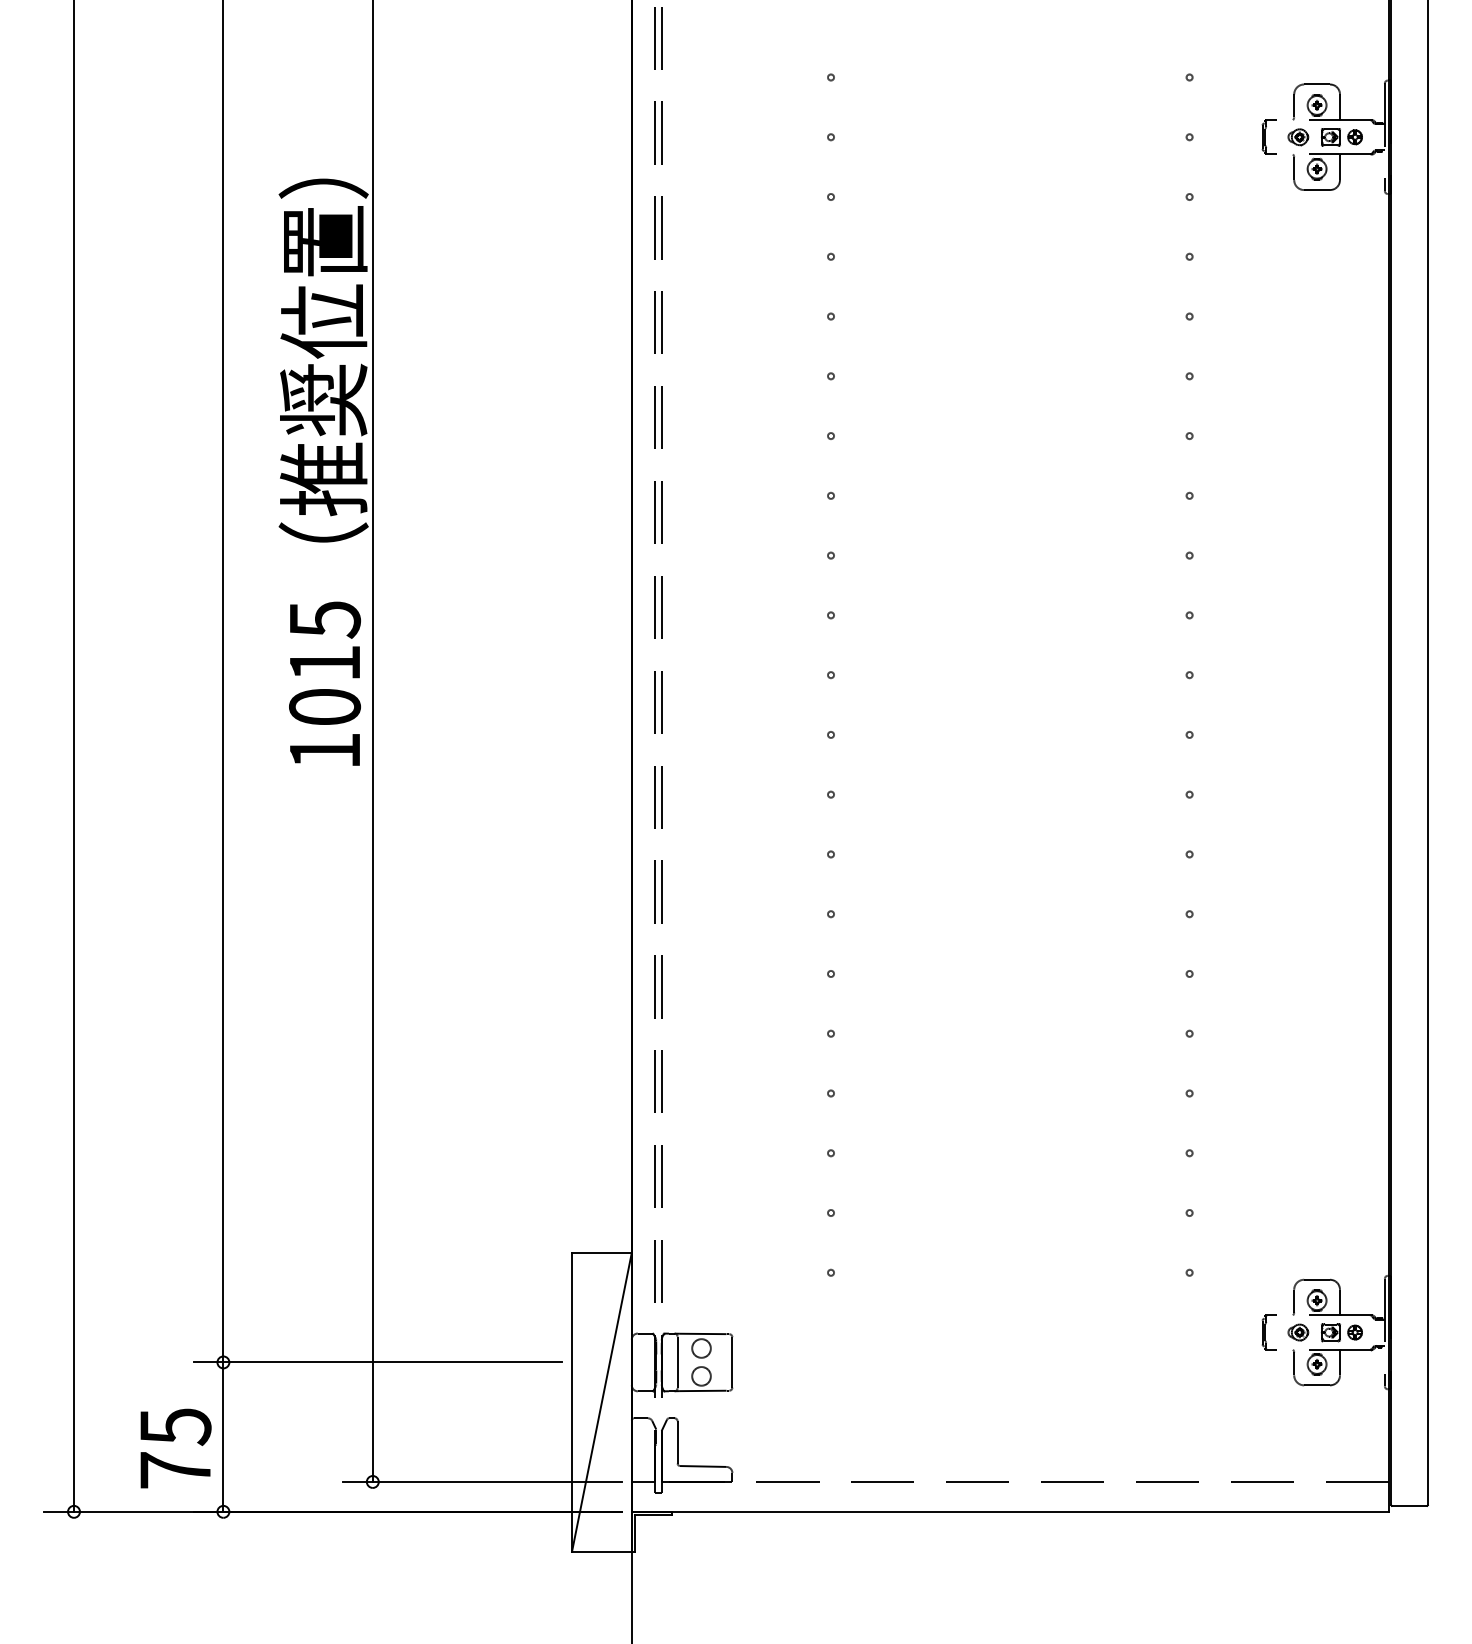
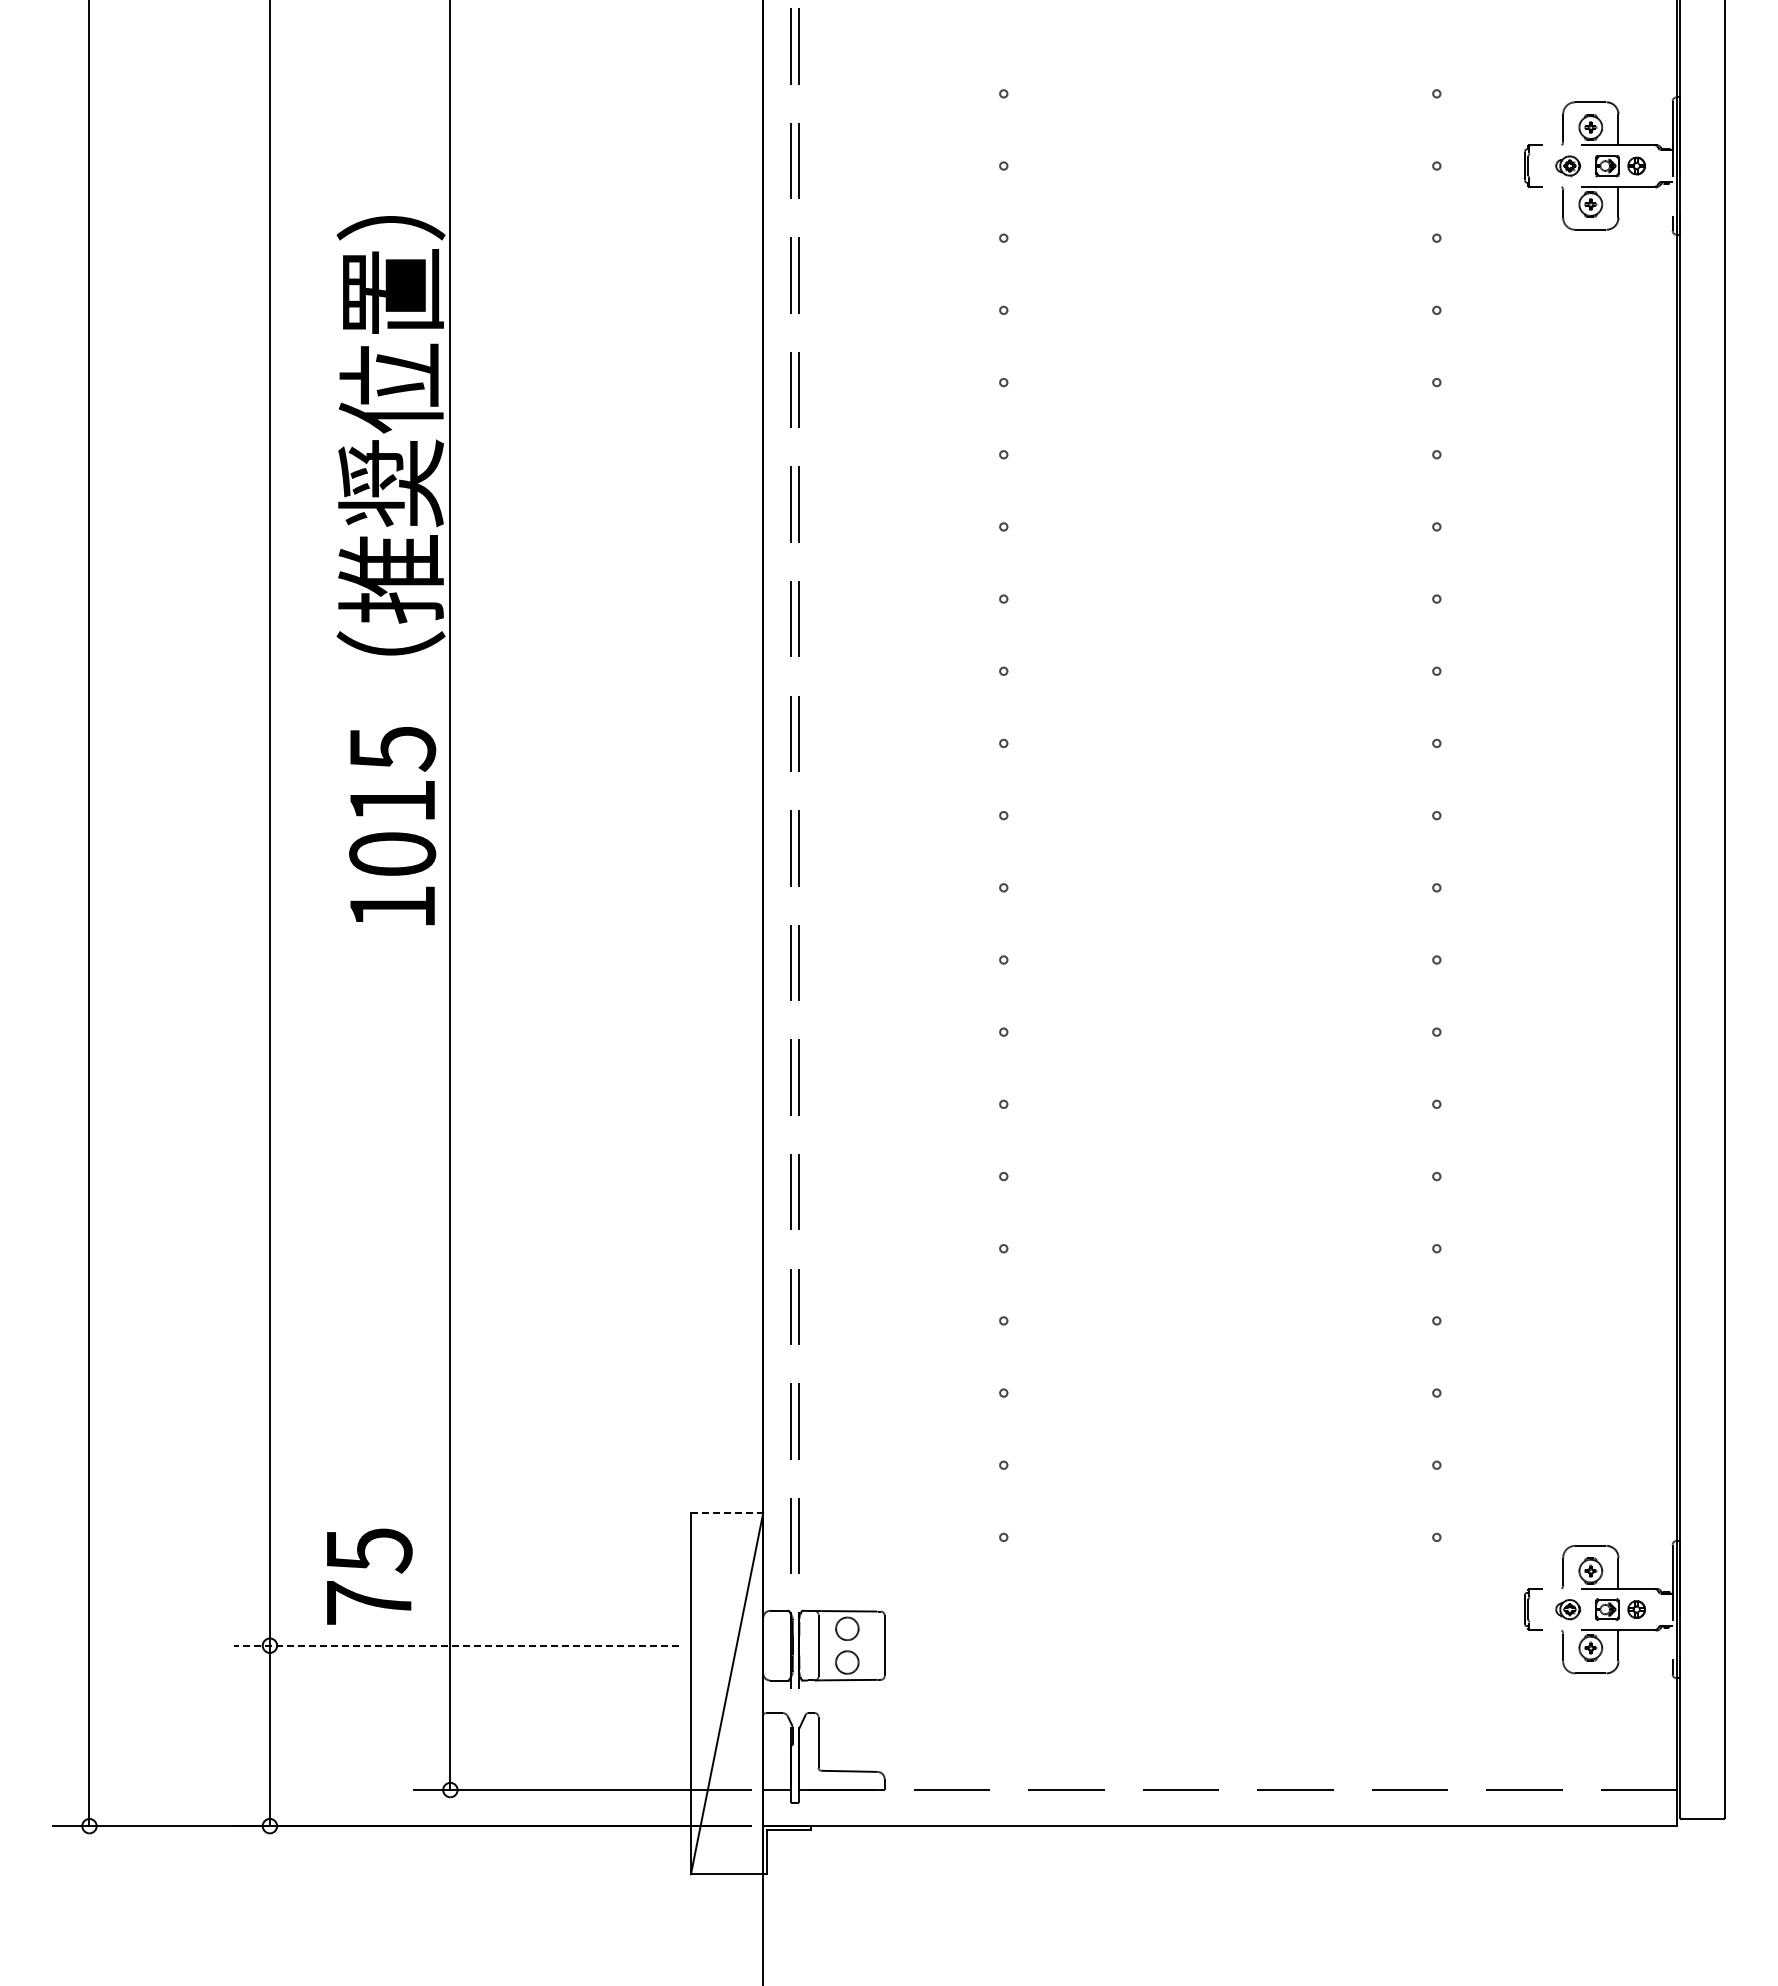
line: (602, 1252) -> (727, 1513), solid -> dashed
line: (377, 1362) -> (456, 1645), solid -> dashed
text: (175, 1448) -> (369, 1576), moved

